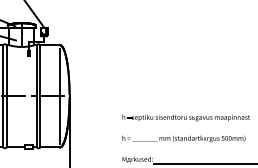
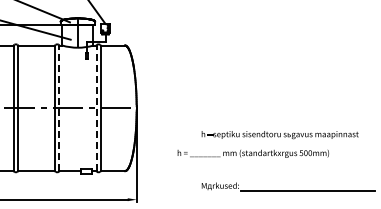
line: (59, 95) -> (124, 107), removed
line: (6, 96) -> (59, 108), solid -> dashed
line: (36, 96) -> (96, 108), solid -> dashed
text: (183, 138) -> (252, 153), moved

